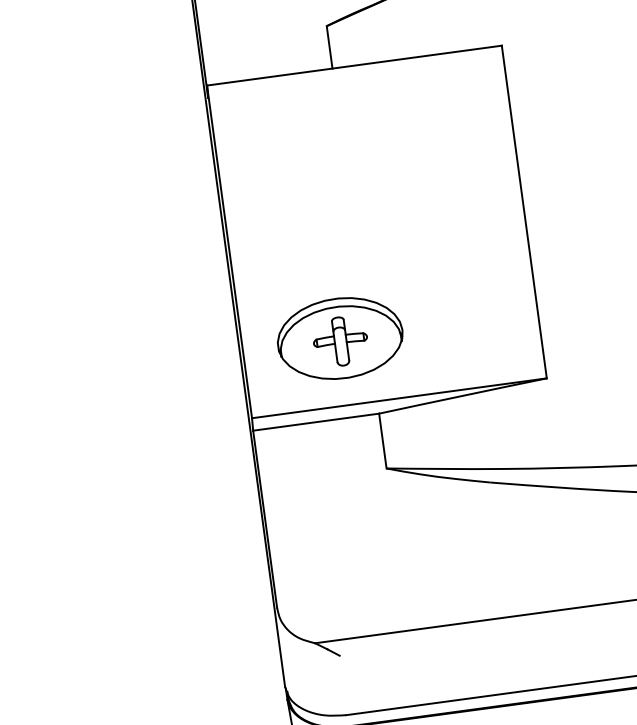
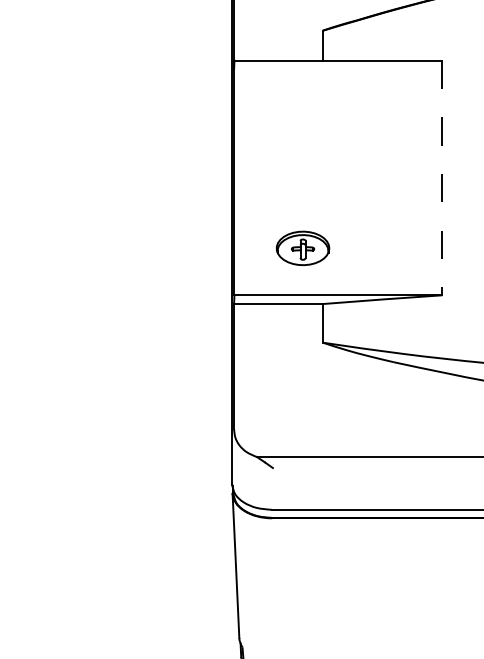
line: (524, 212) -> (442, 178), solid -> dashed
part: (339, 338) -> (302, 248), size x0.6

